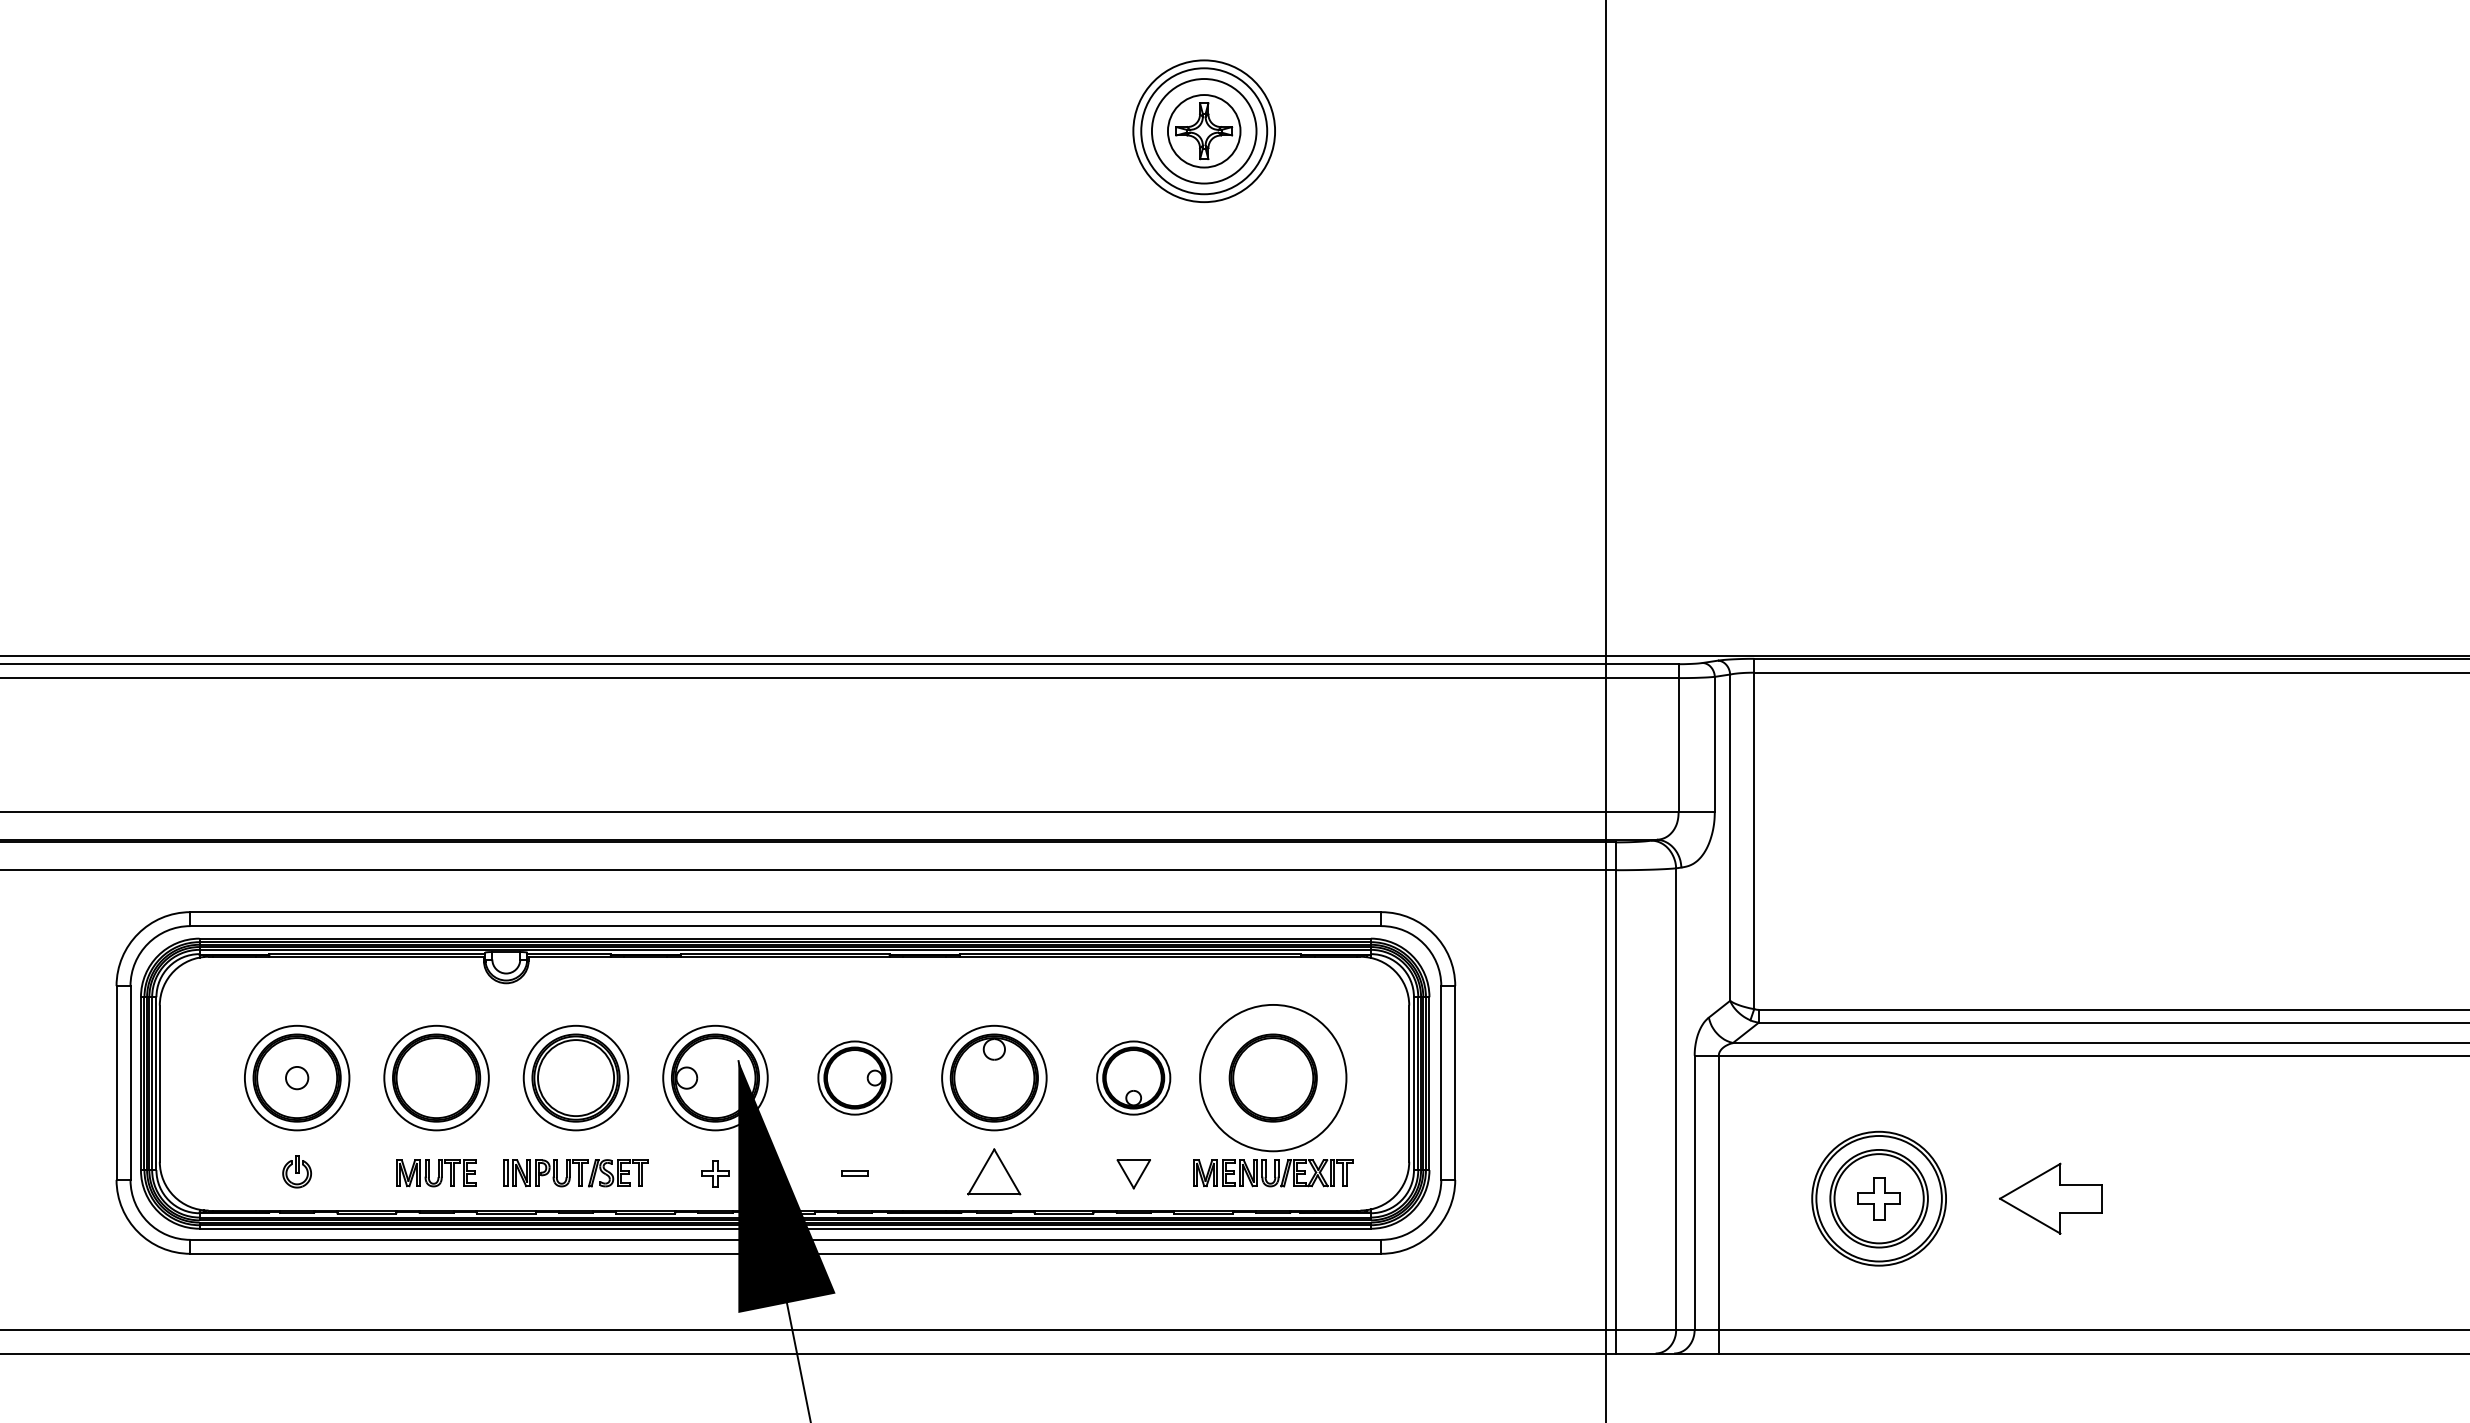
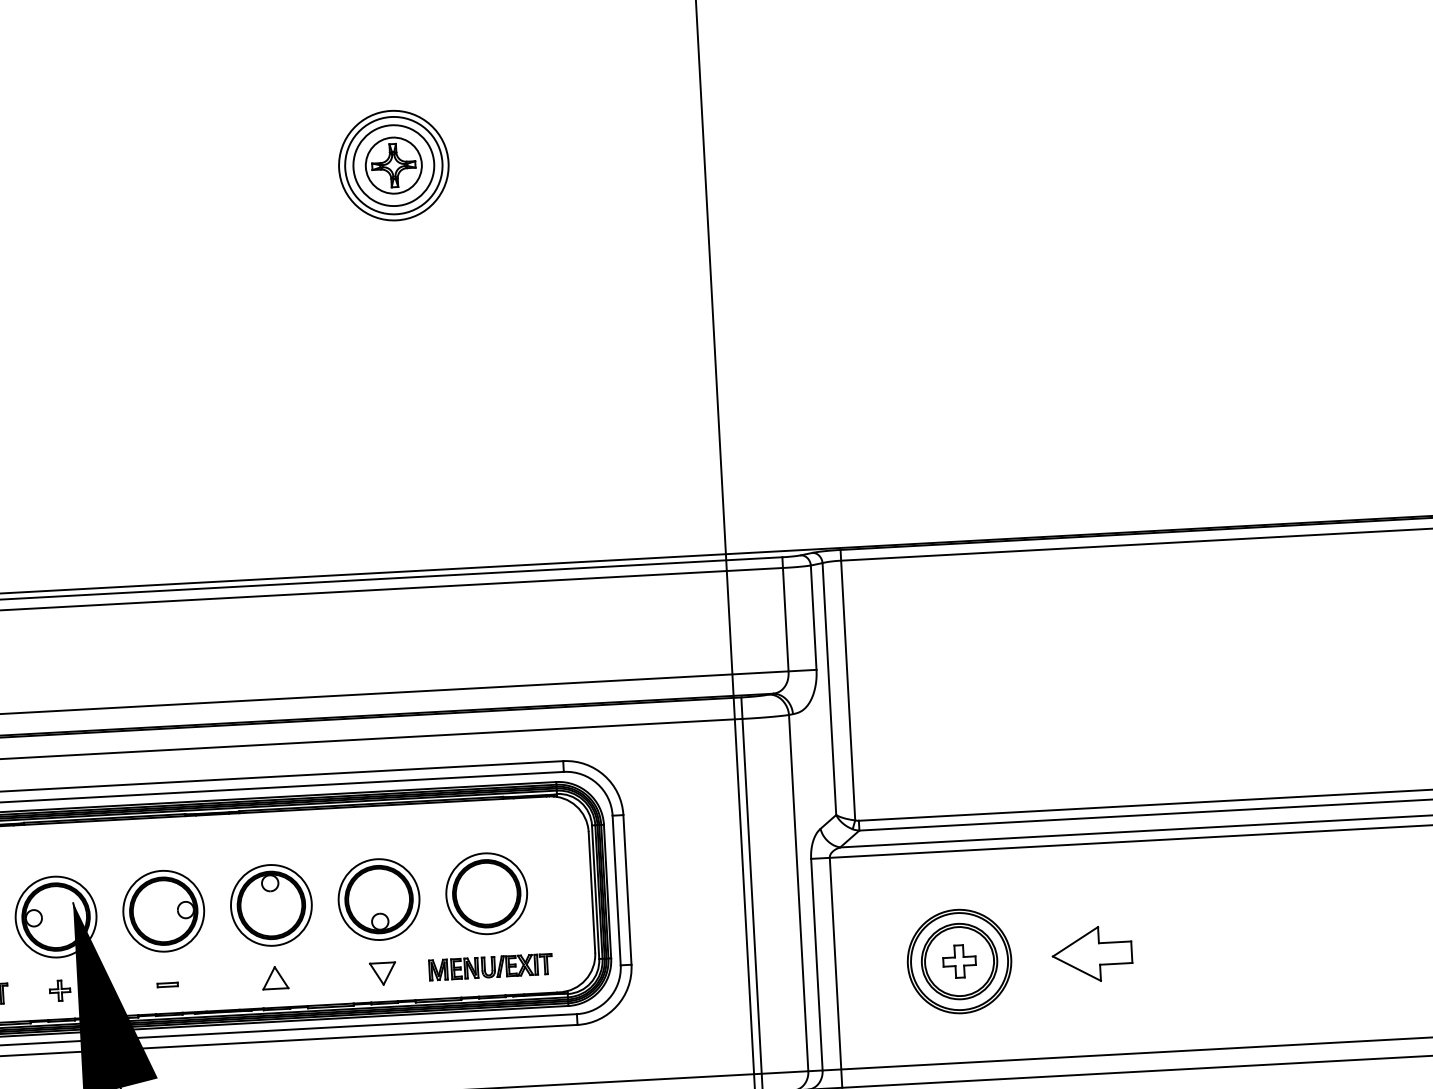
part: (854, 1077) -> (163, 910), size x1.43
part: (1133, 1077) -> (378, 899), size x1.43
circle: (1272, 1077) -> (486, 893), size x0.71
part: (994, 1172) -> (275, 978), size x0.62

